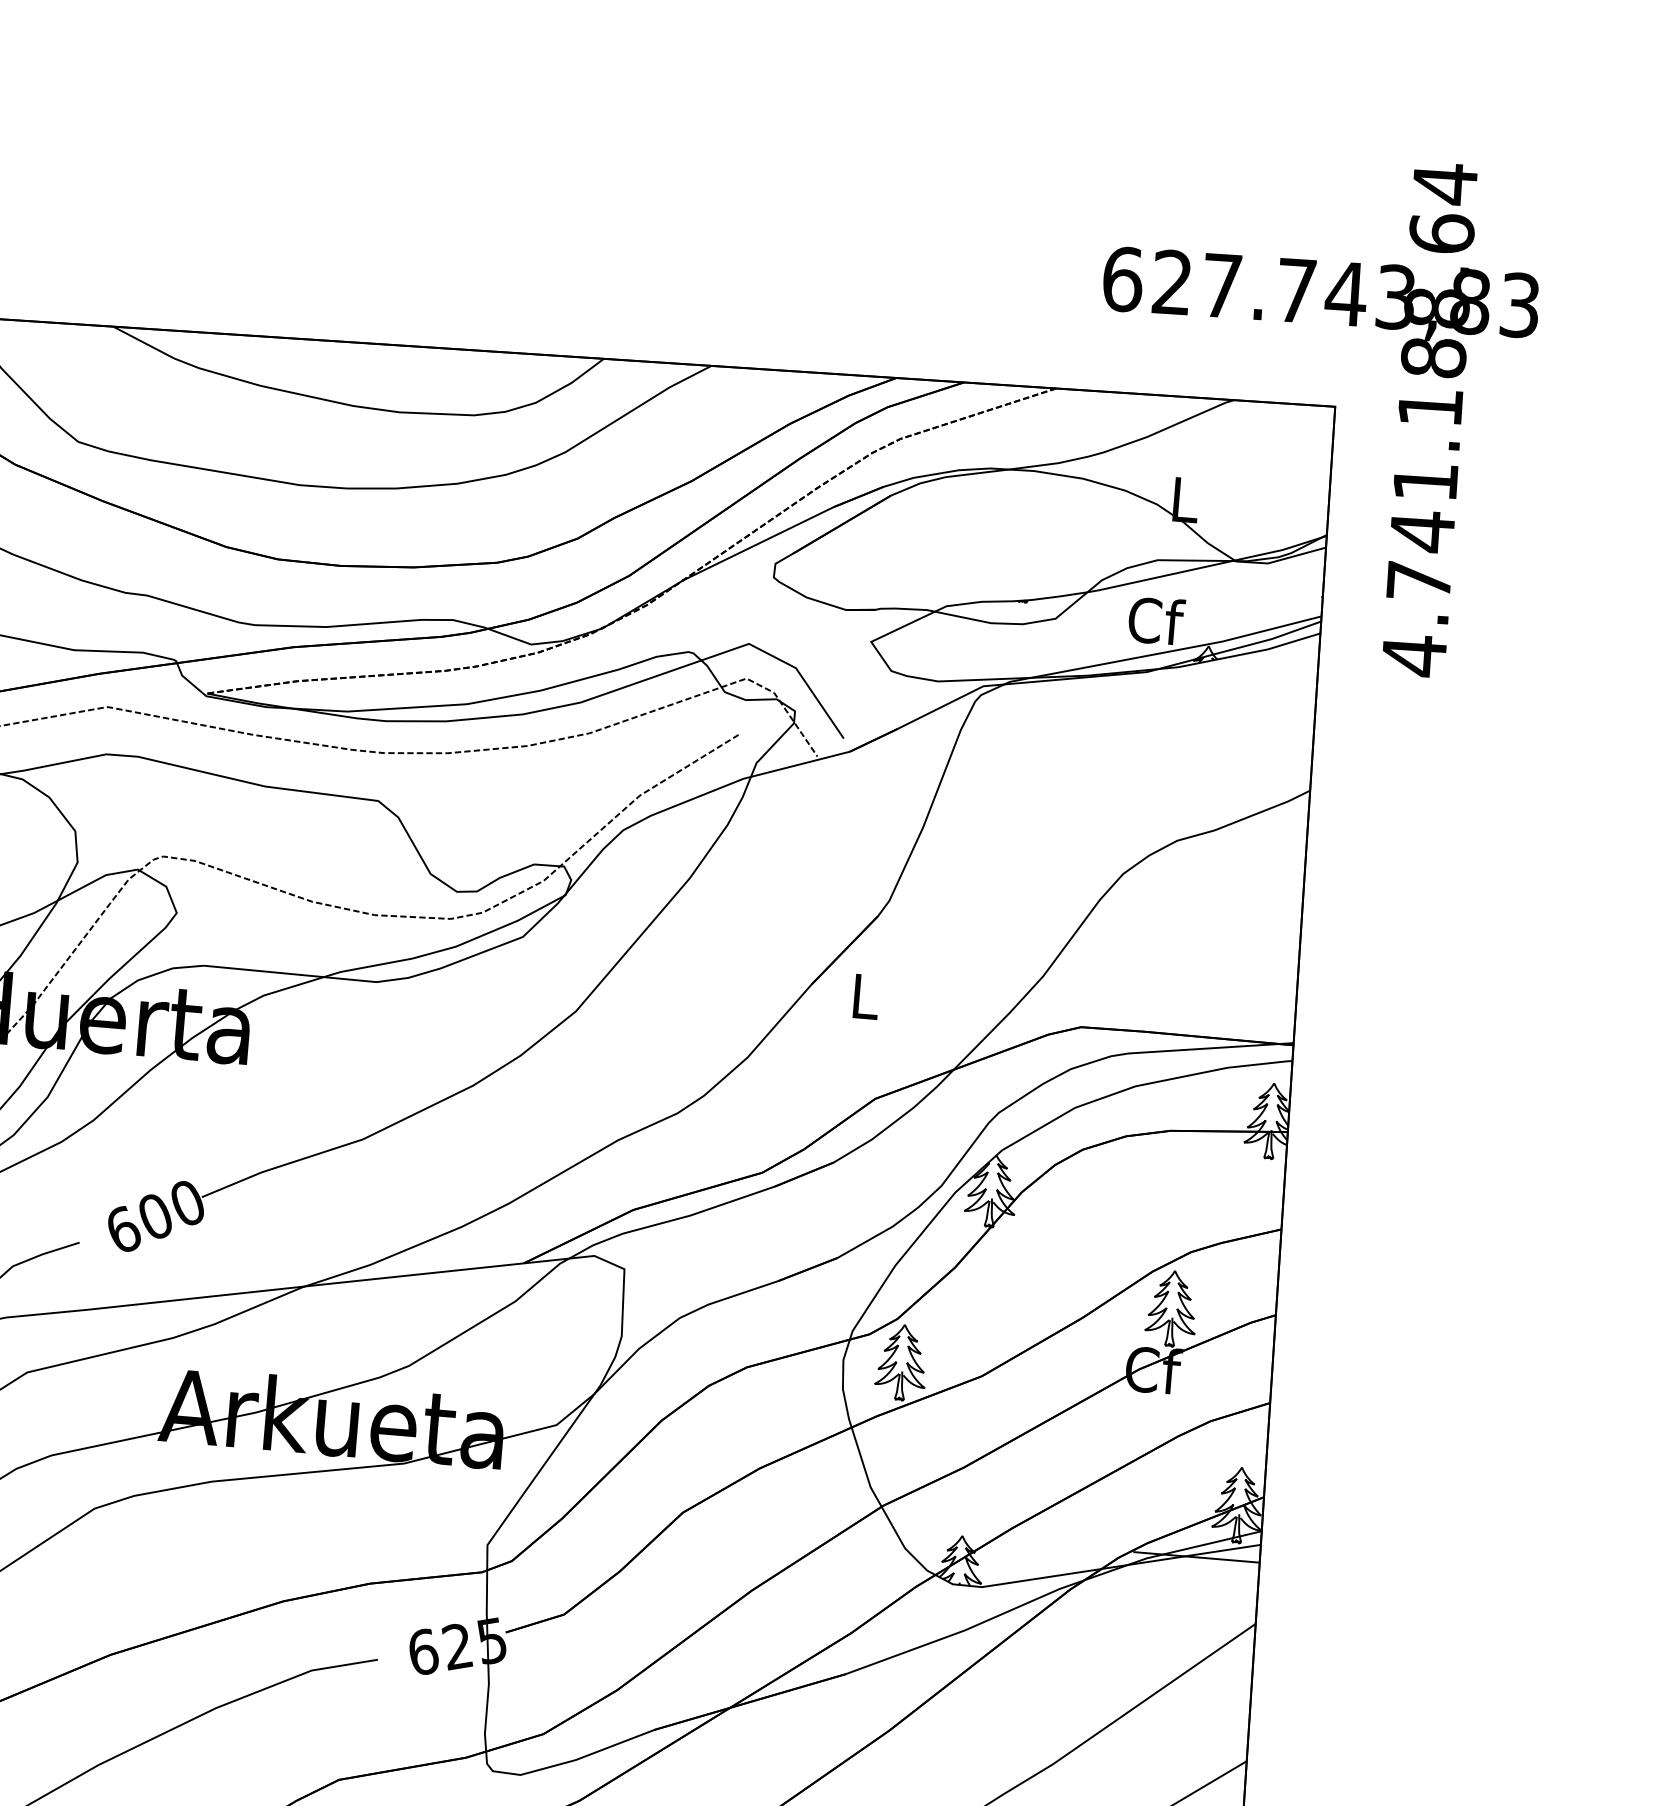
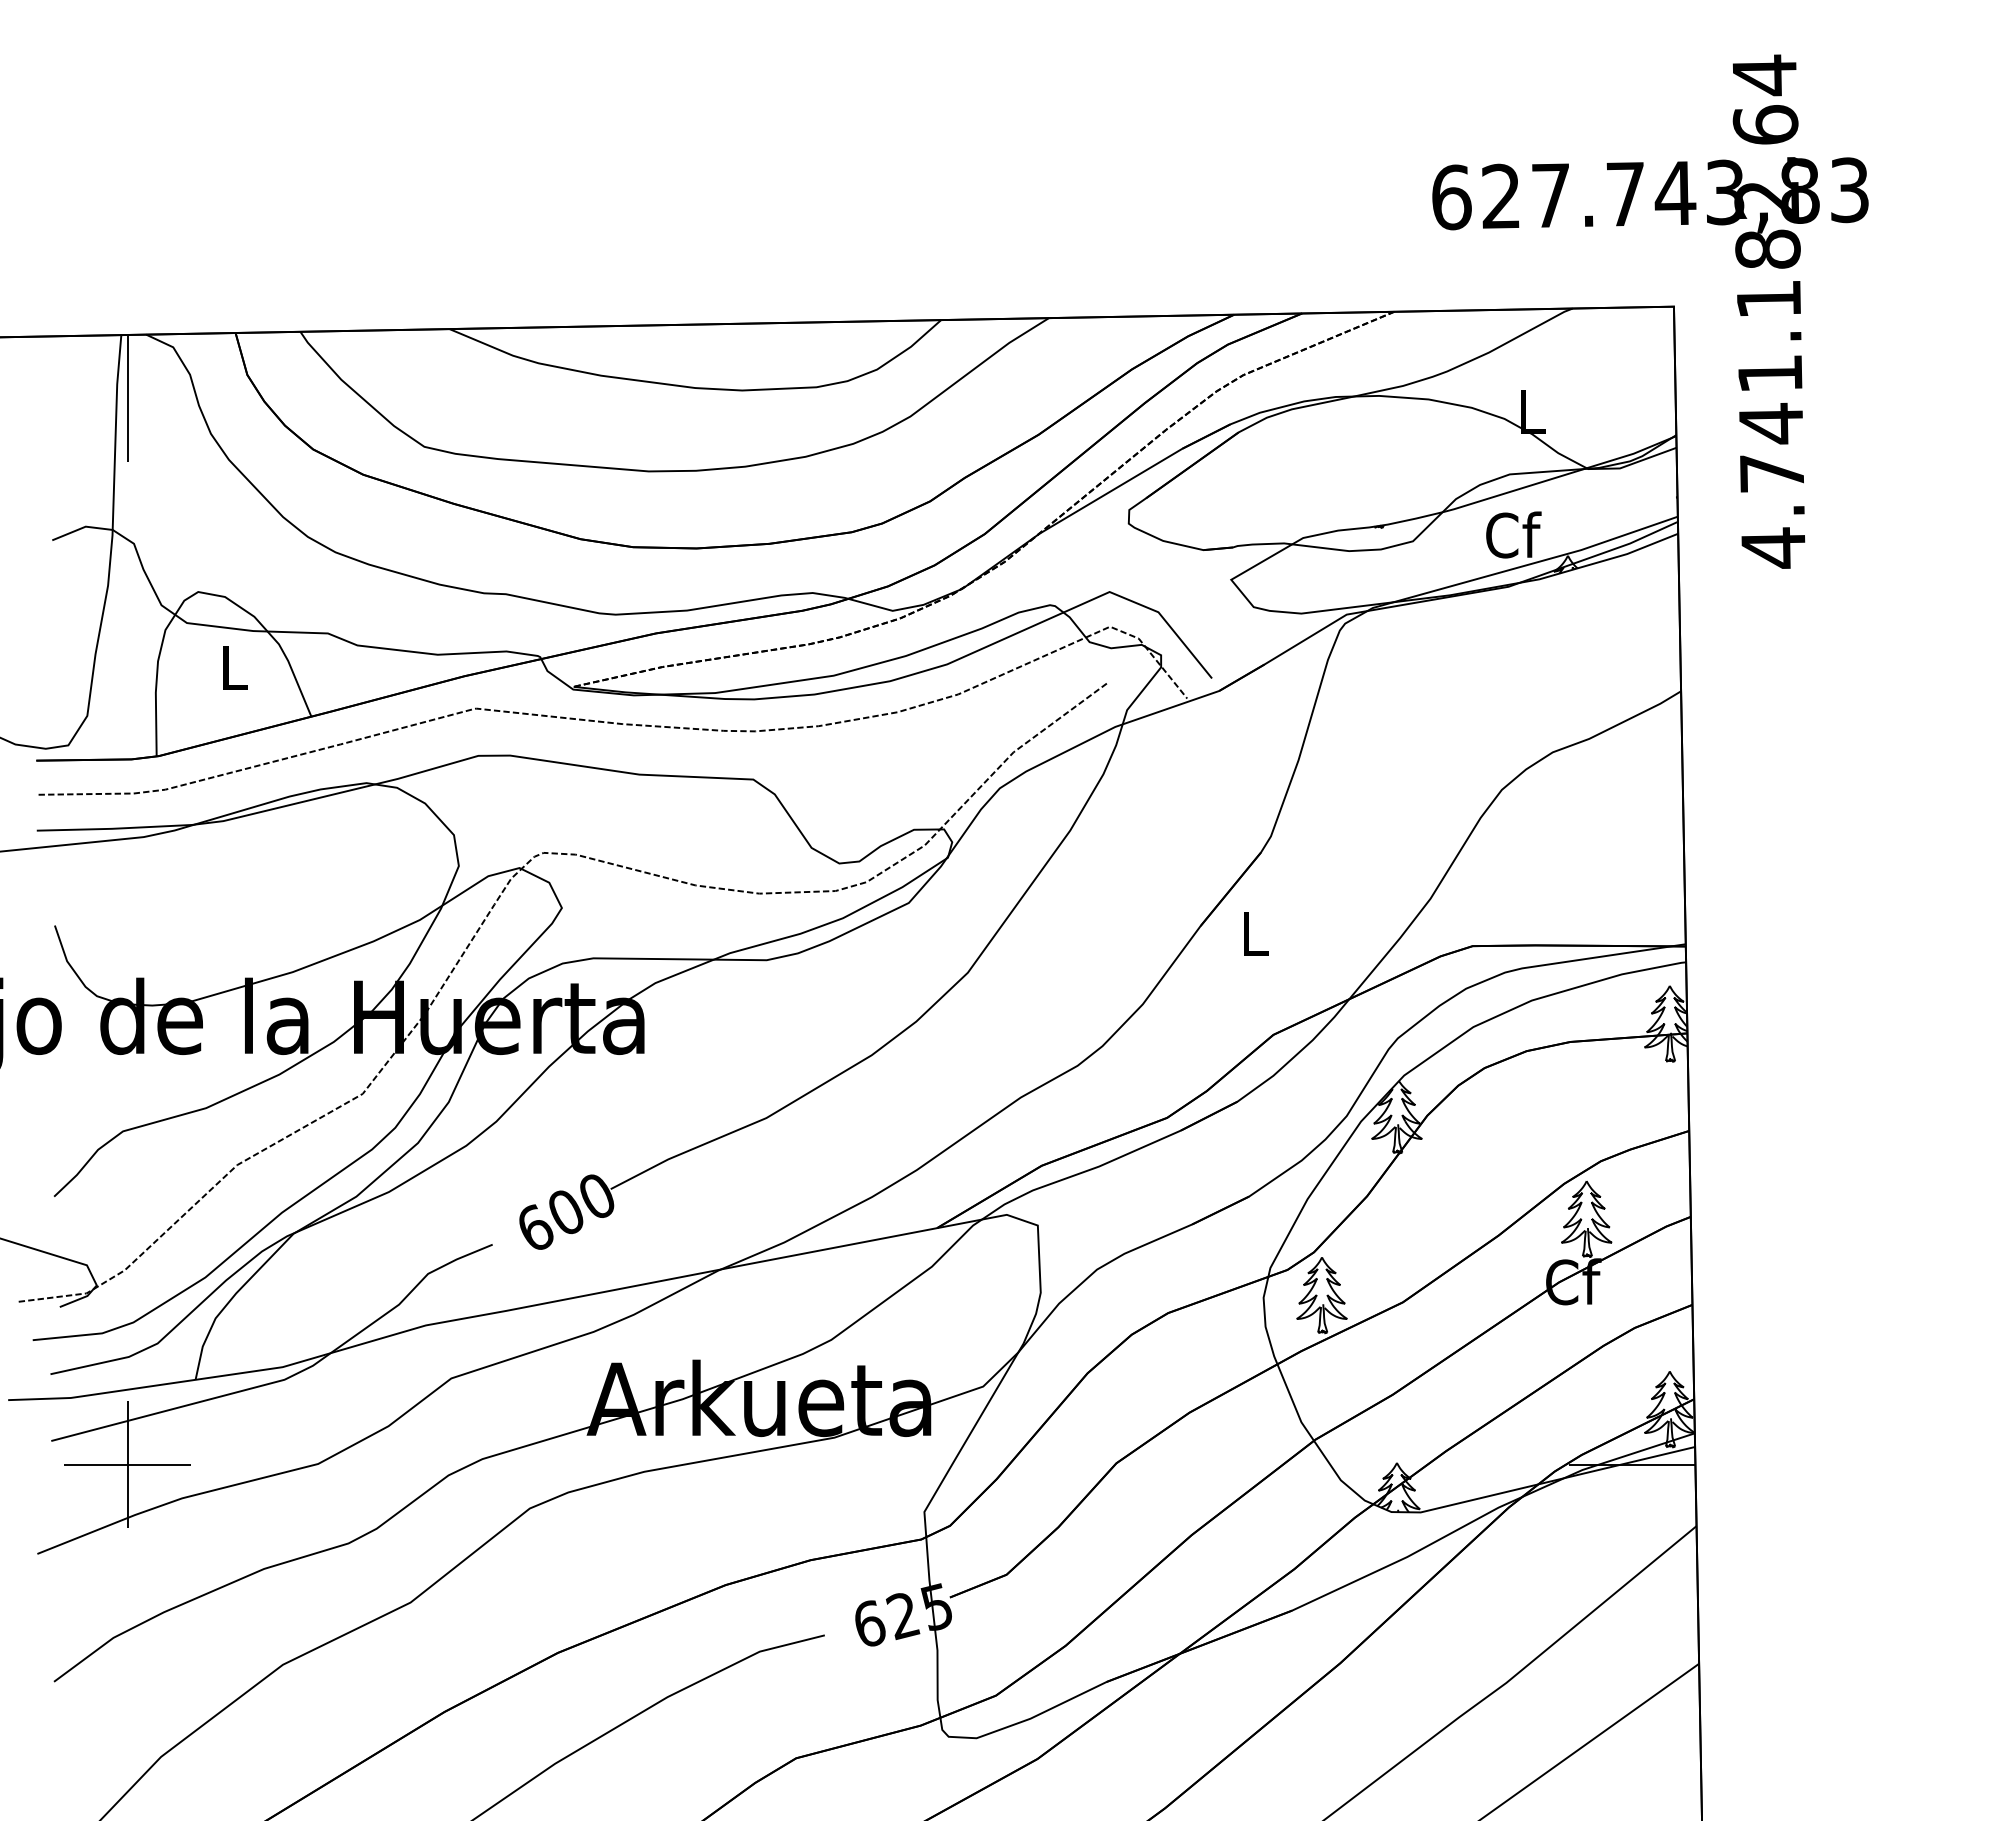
text: (1436, 307) -> (1766, 199), 4.741.188,64 -> 4.741.182,64

